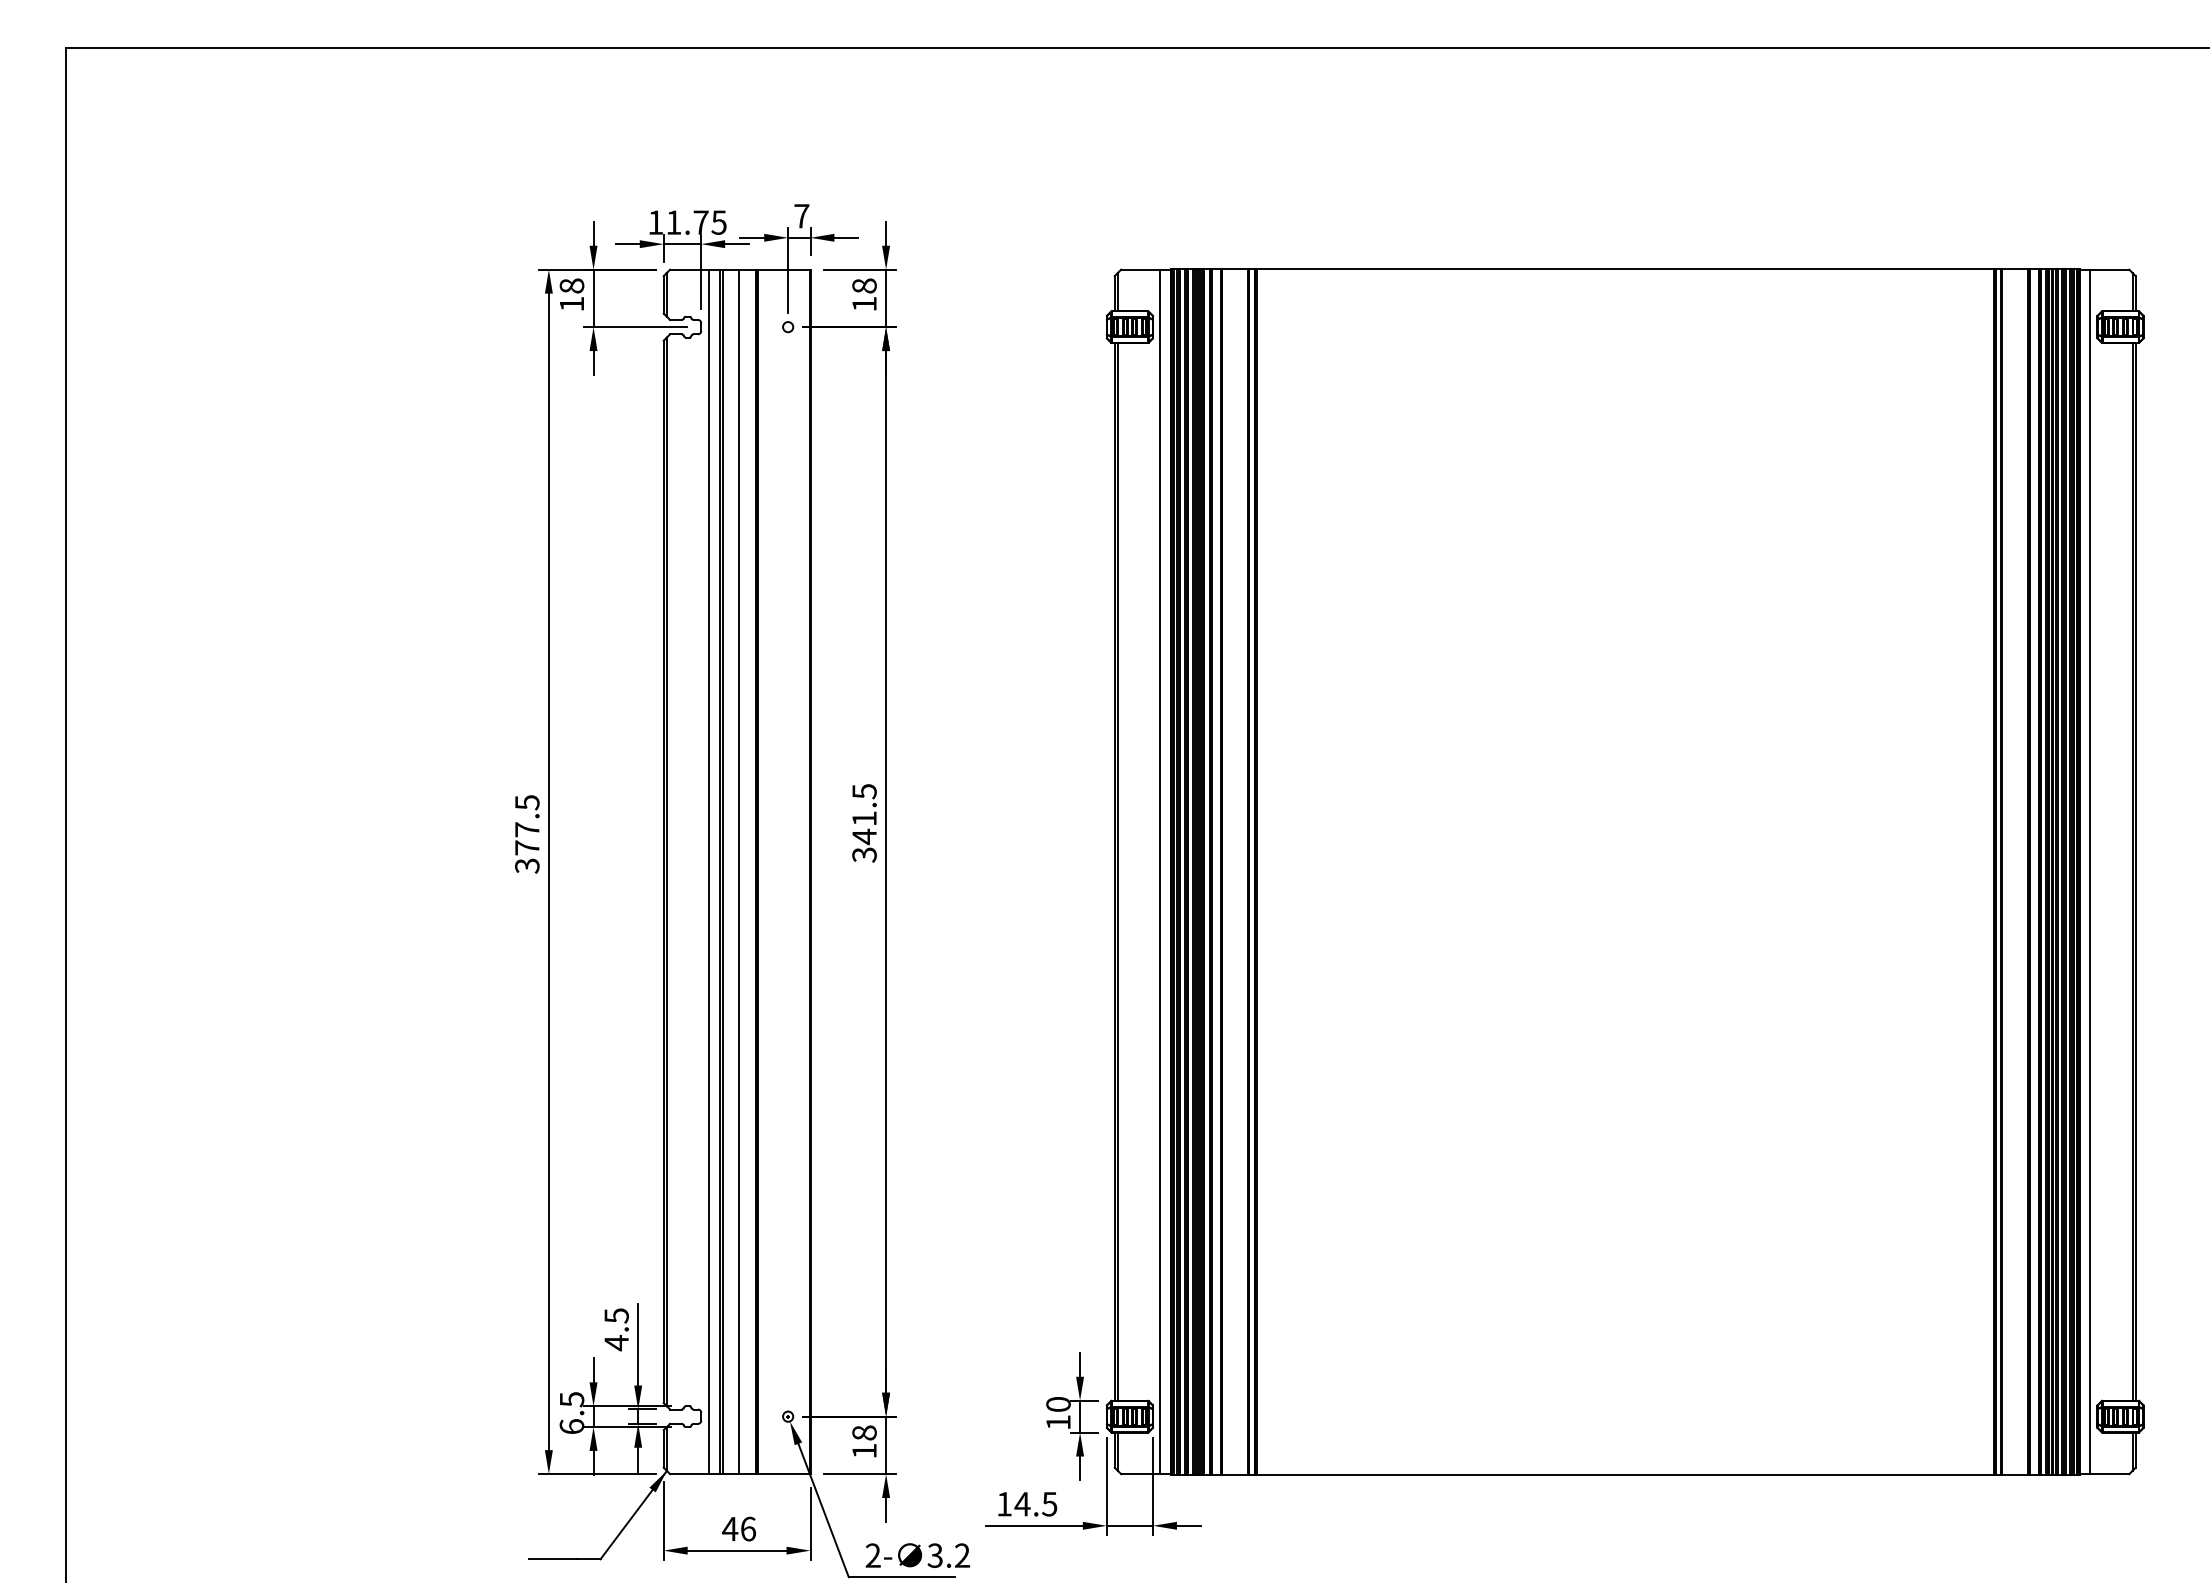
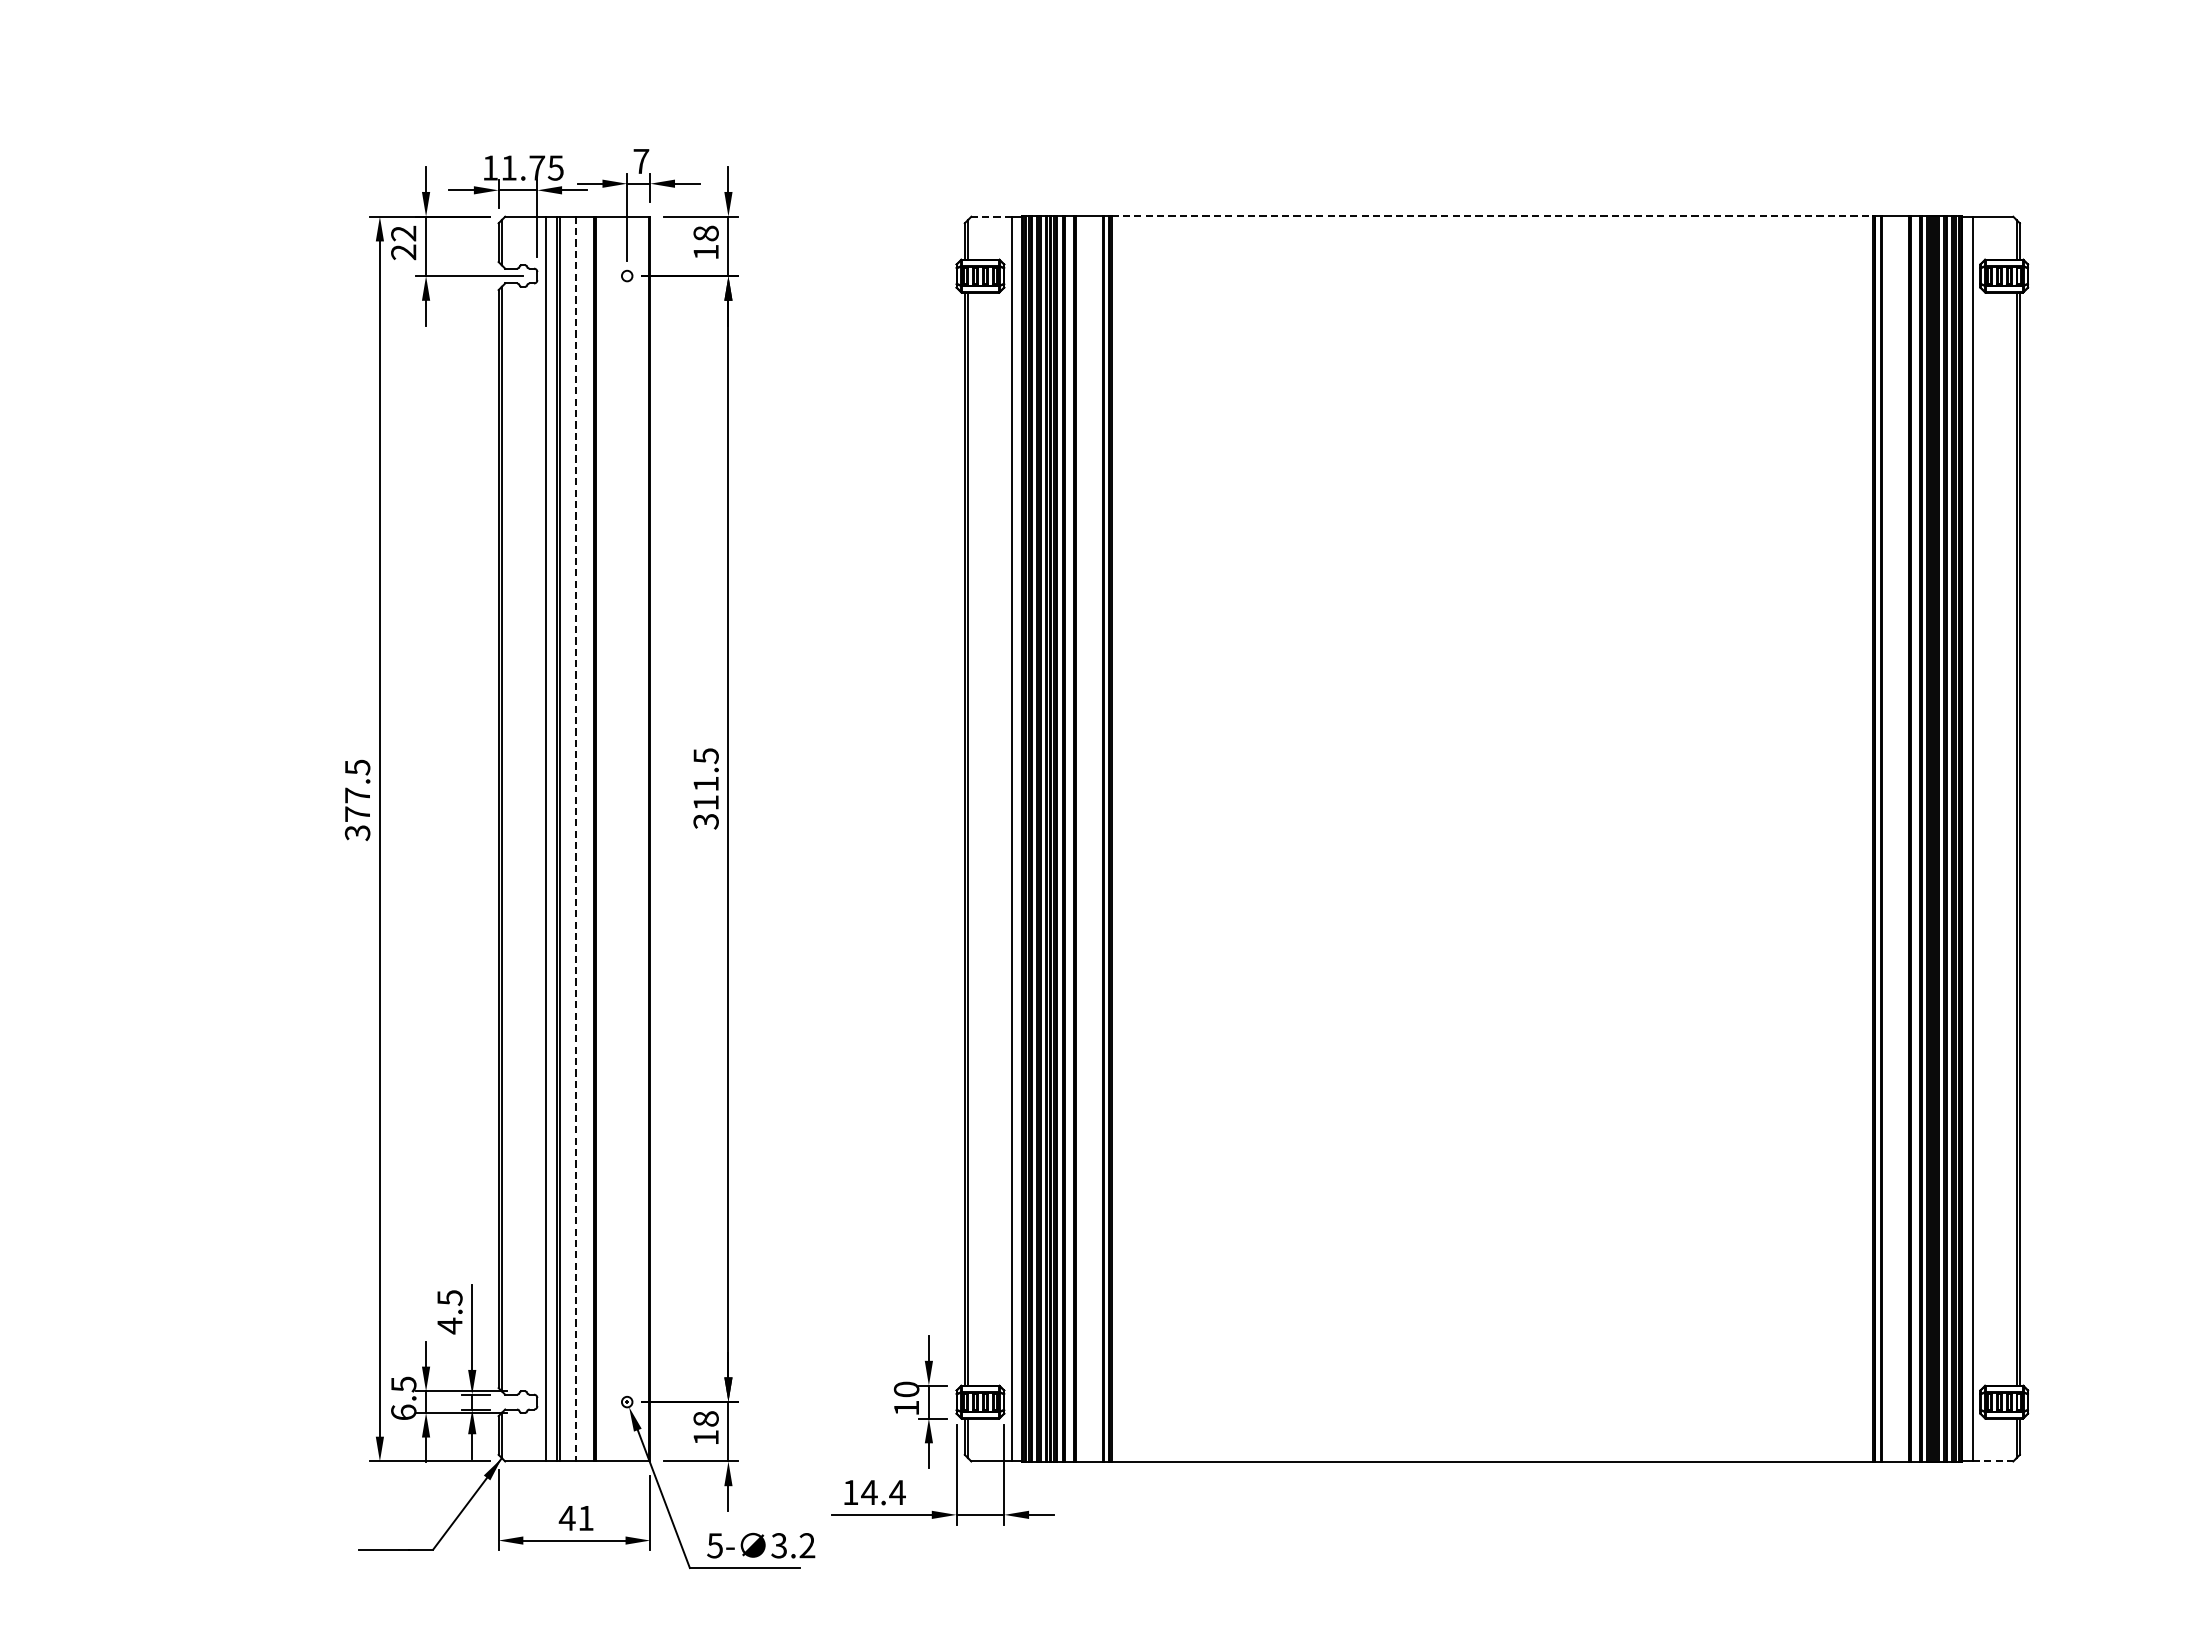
line: (1625, 268) -> (1492, 215), solid -> dashed
line: (1140, 269) -> (991, 216), solid -> dashed
text: (571, 294) -> (403, 242), 18 -> 22
text: (864, 836) -> (706, 802), 341.5 -> 311.5
line: (738, 872) -> (575, 839), solid -> dashed
line: (2109, 1474) -> (1992, 1461), solid -> dashed
text: (1049, 1504) -> (897, 1492), 14.5 -> 14.4
text: (748, 1528) -> (586, 1517), 46 -> 41
text: (872, 1555) -> (714, 1545), 2- -> 5-

